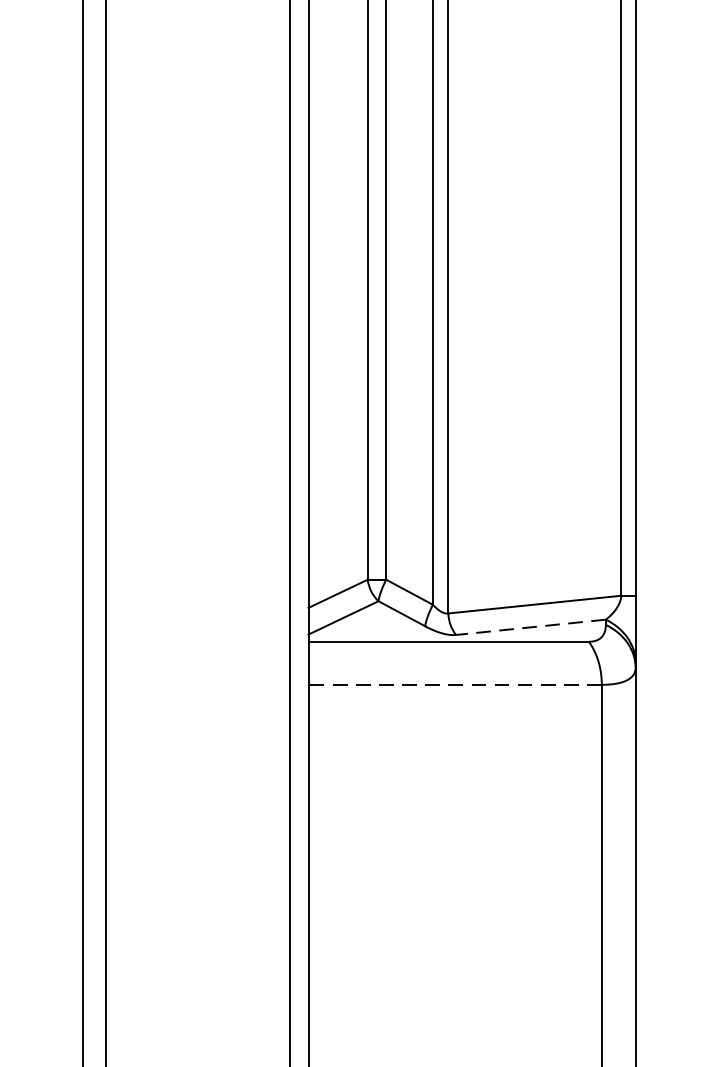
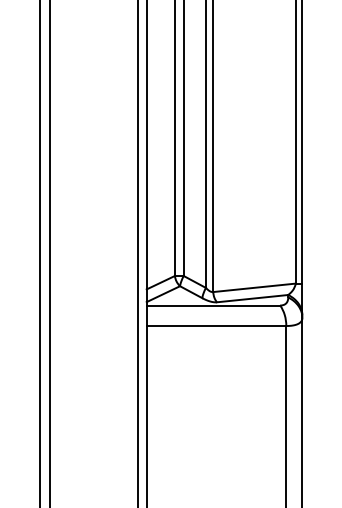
line: (530, 627) -> (252, 298), dashed -> solid
line: (455, 685) -> (216, 326), dashed -> solid

